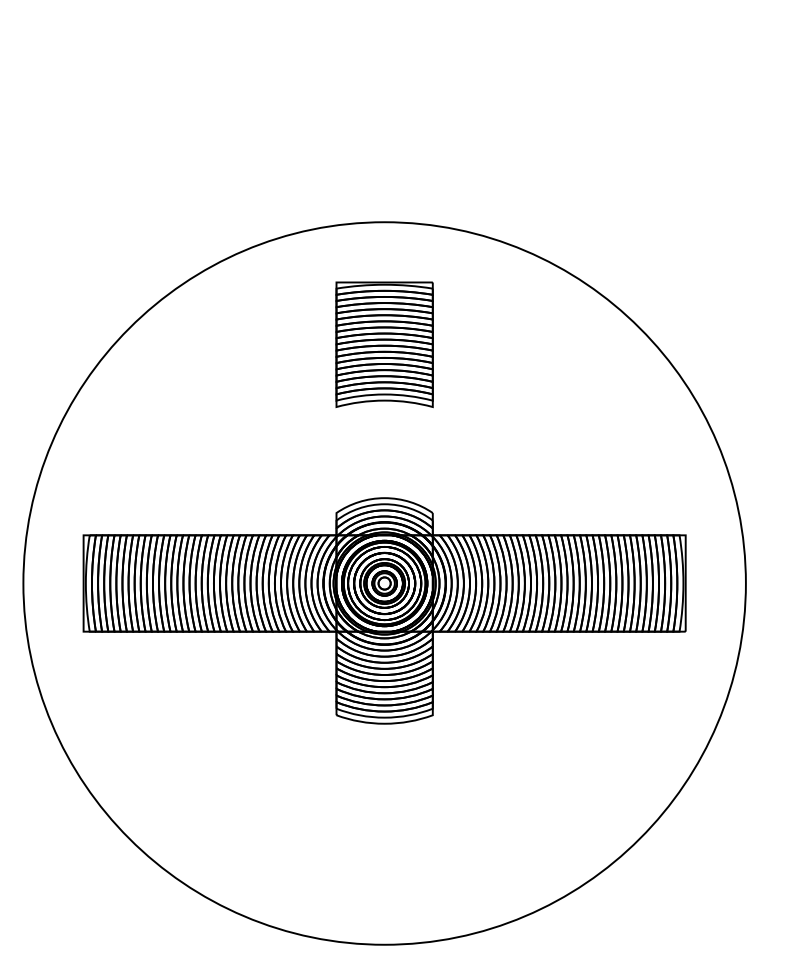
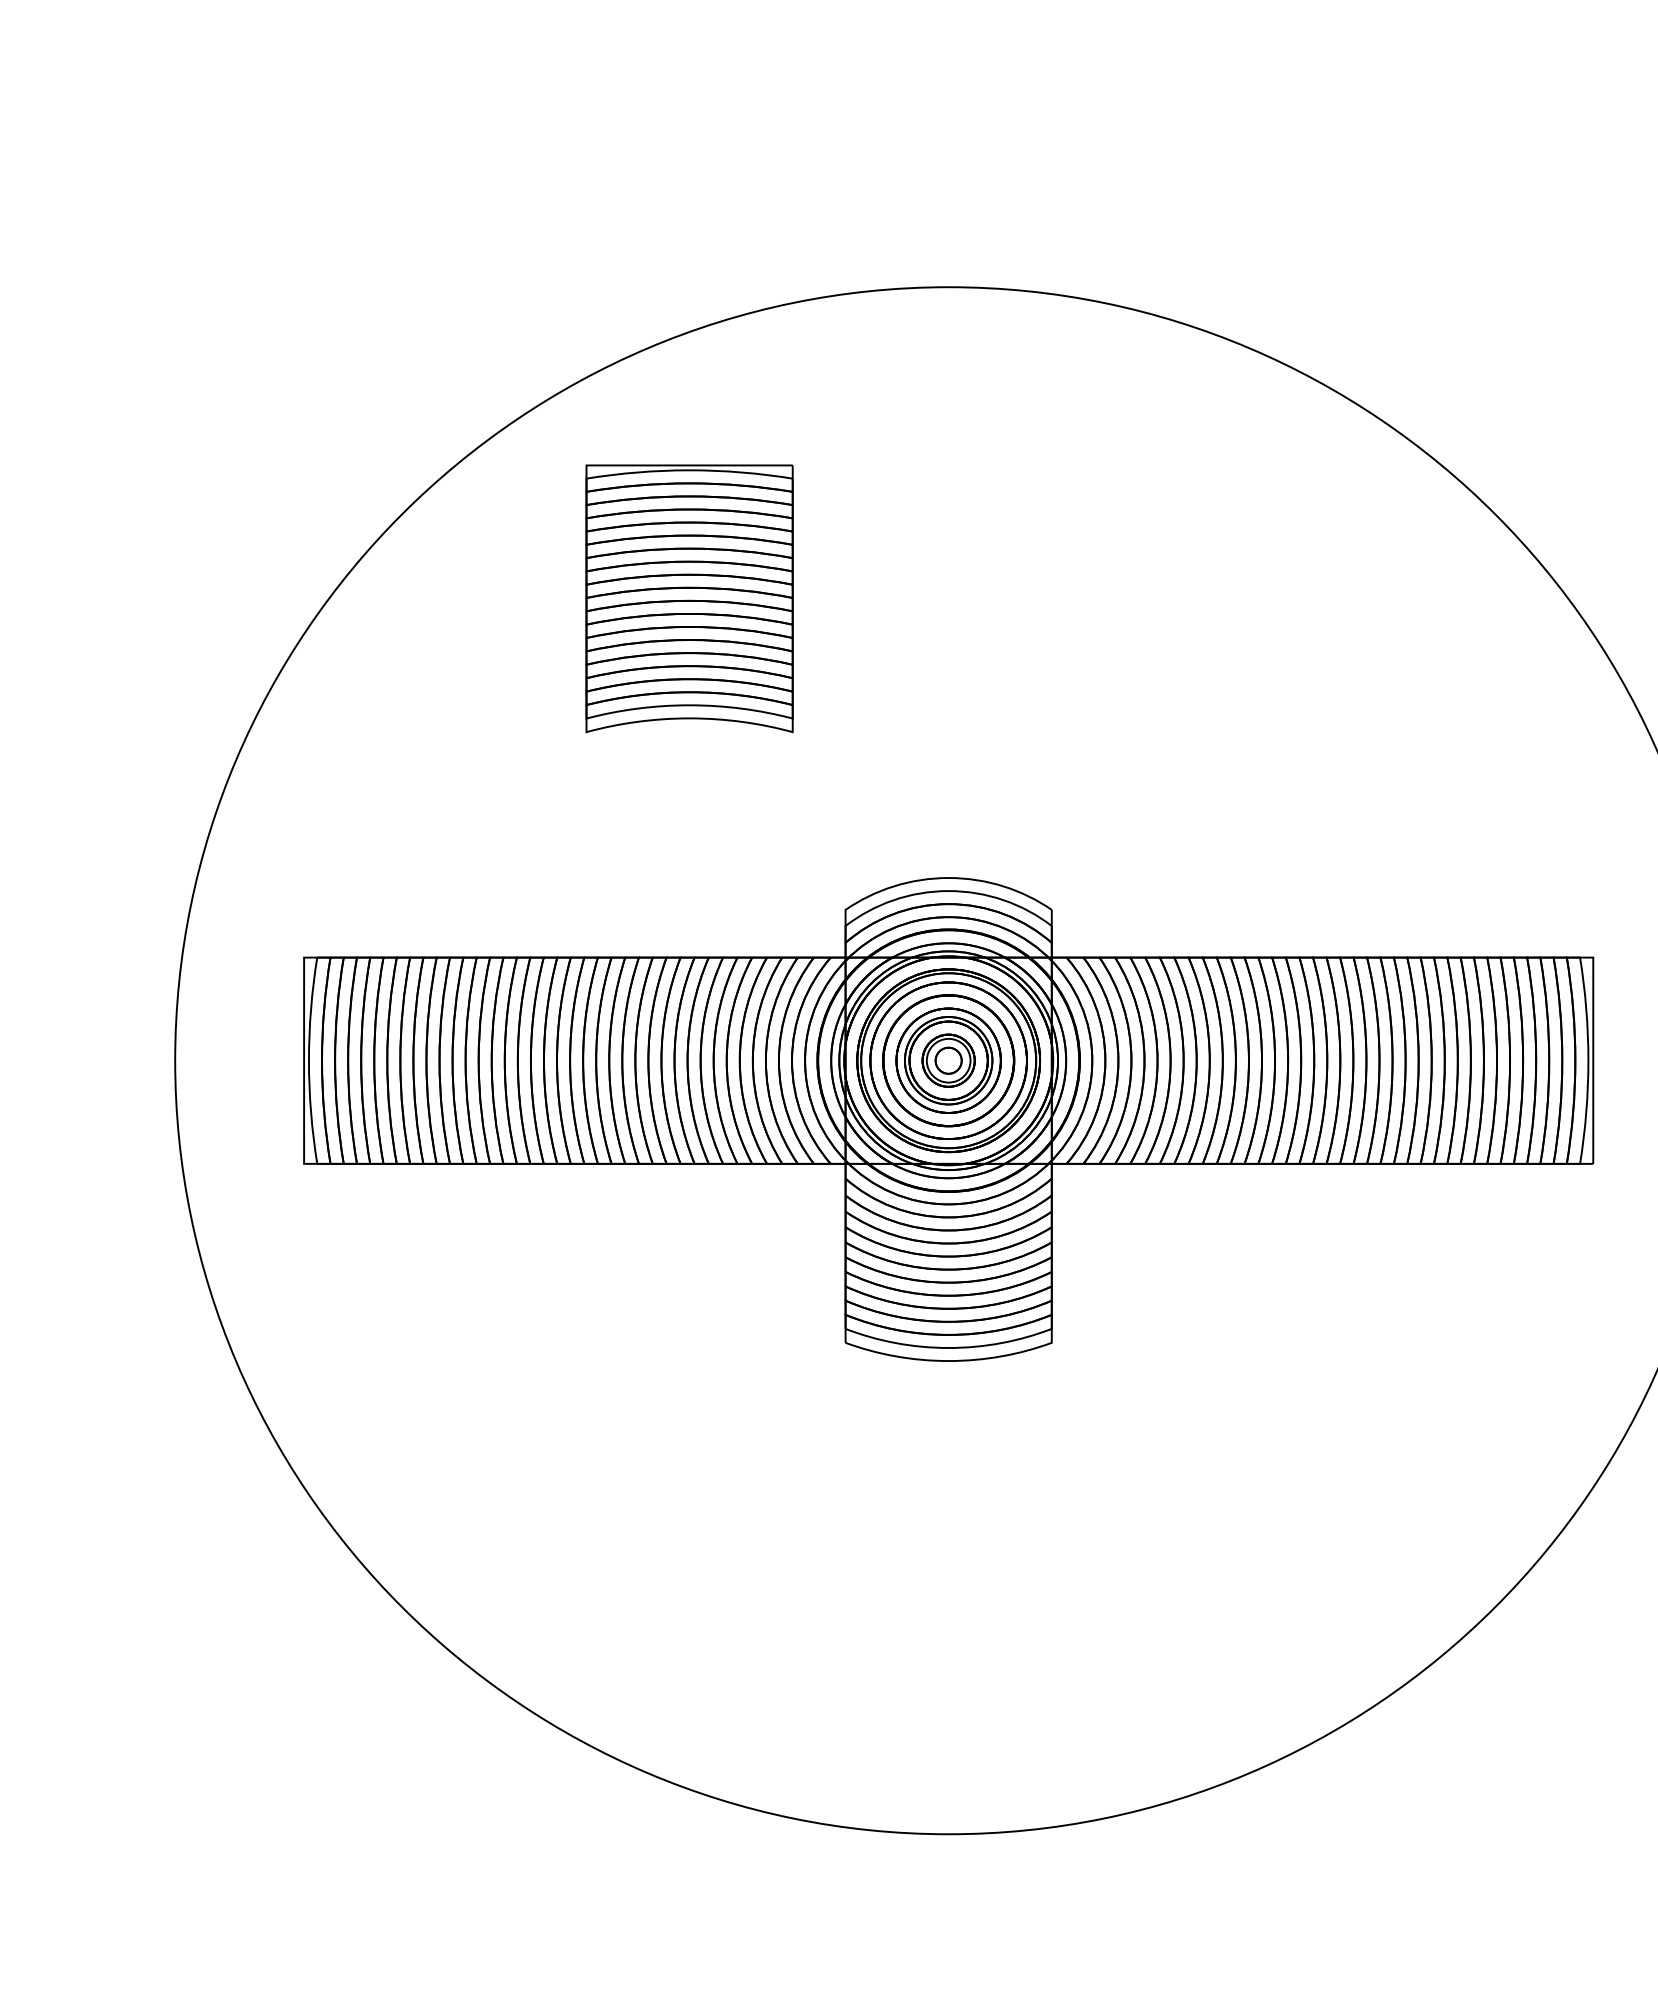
part: (384, 344) -> (689, 598), moved

